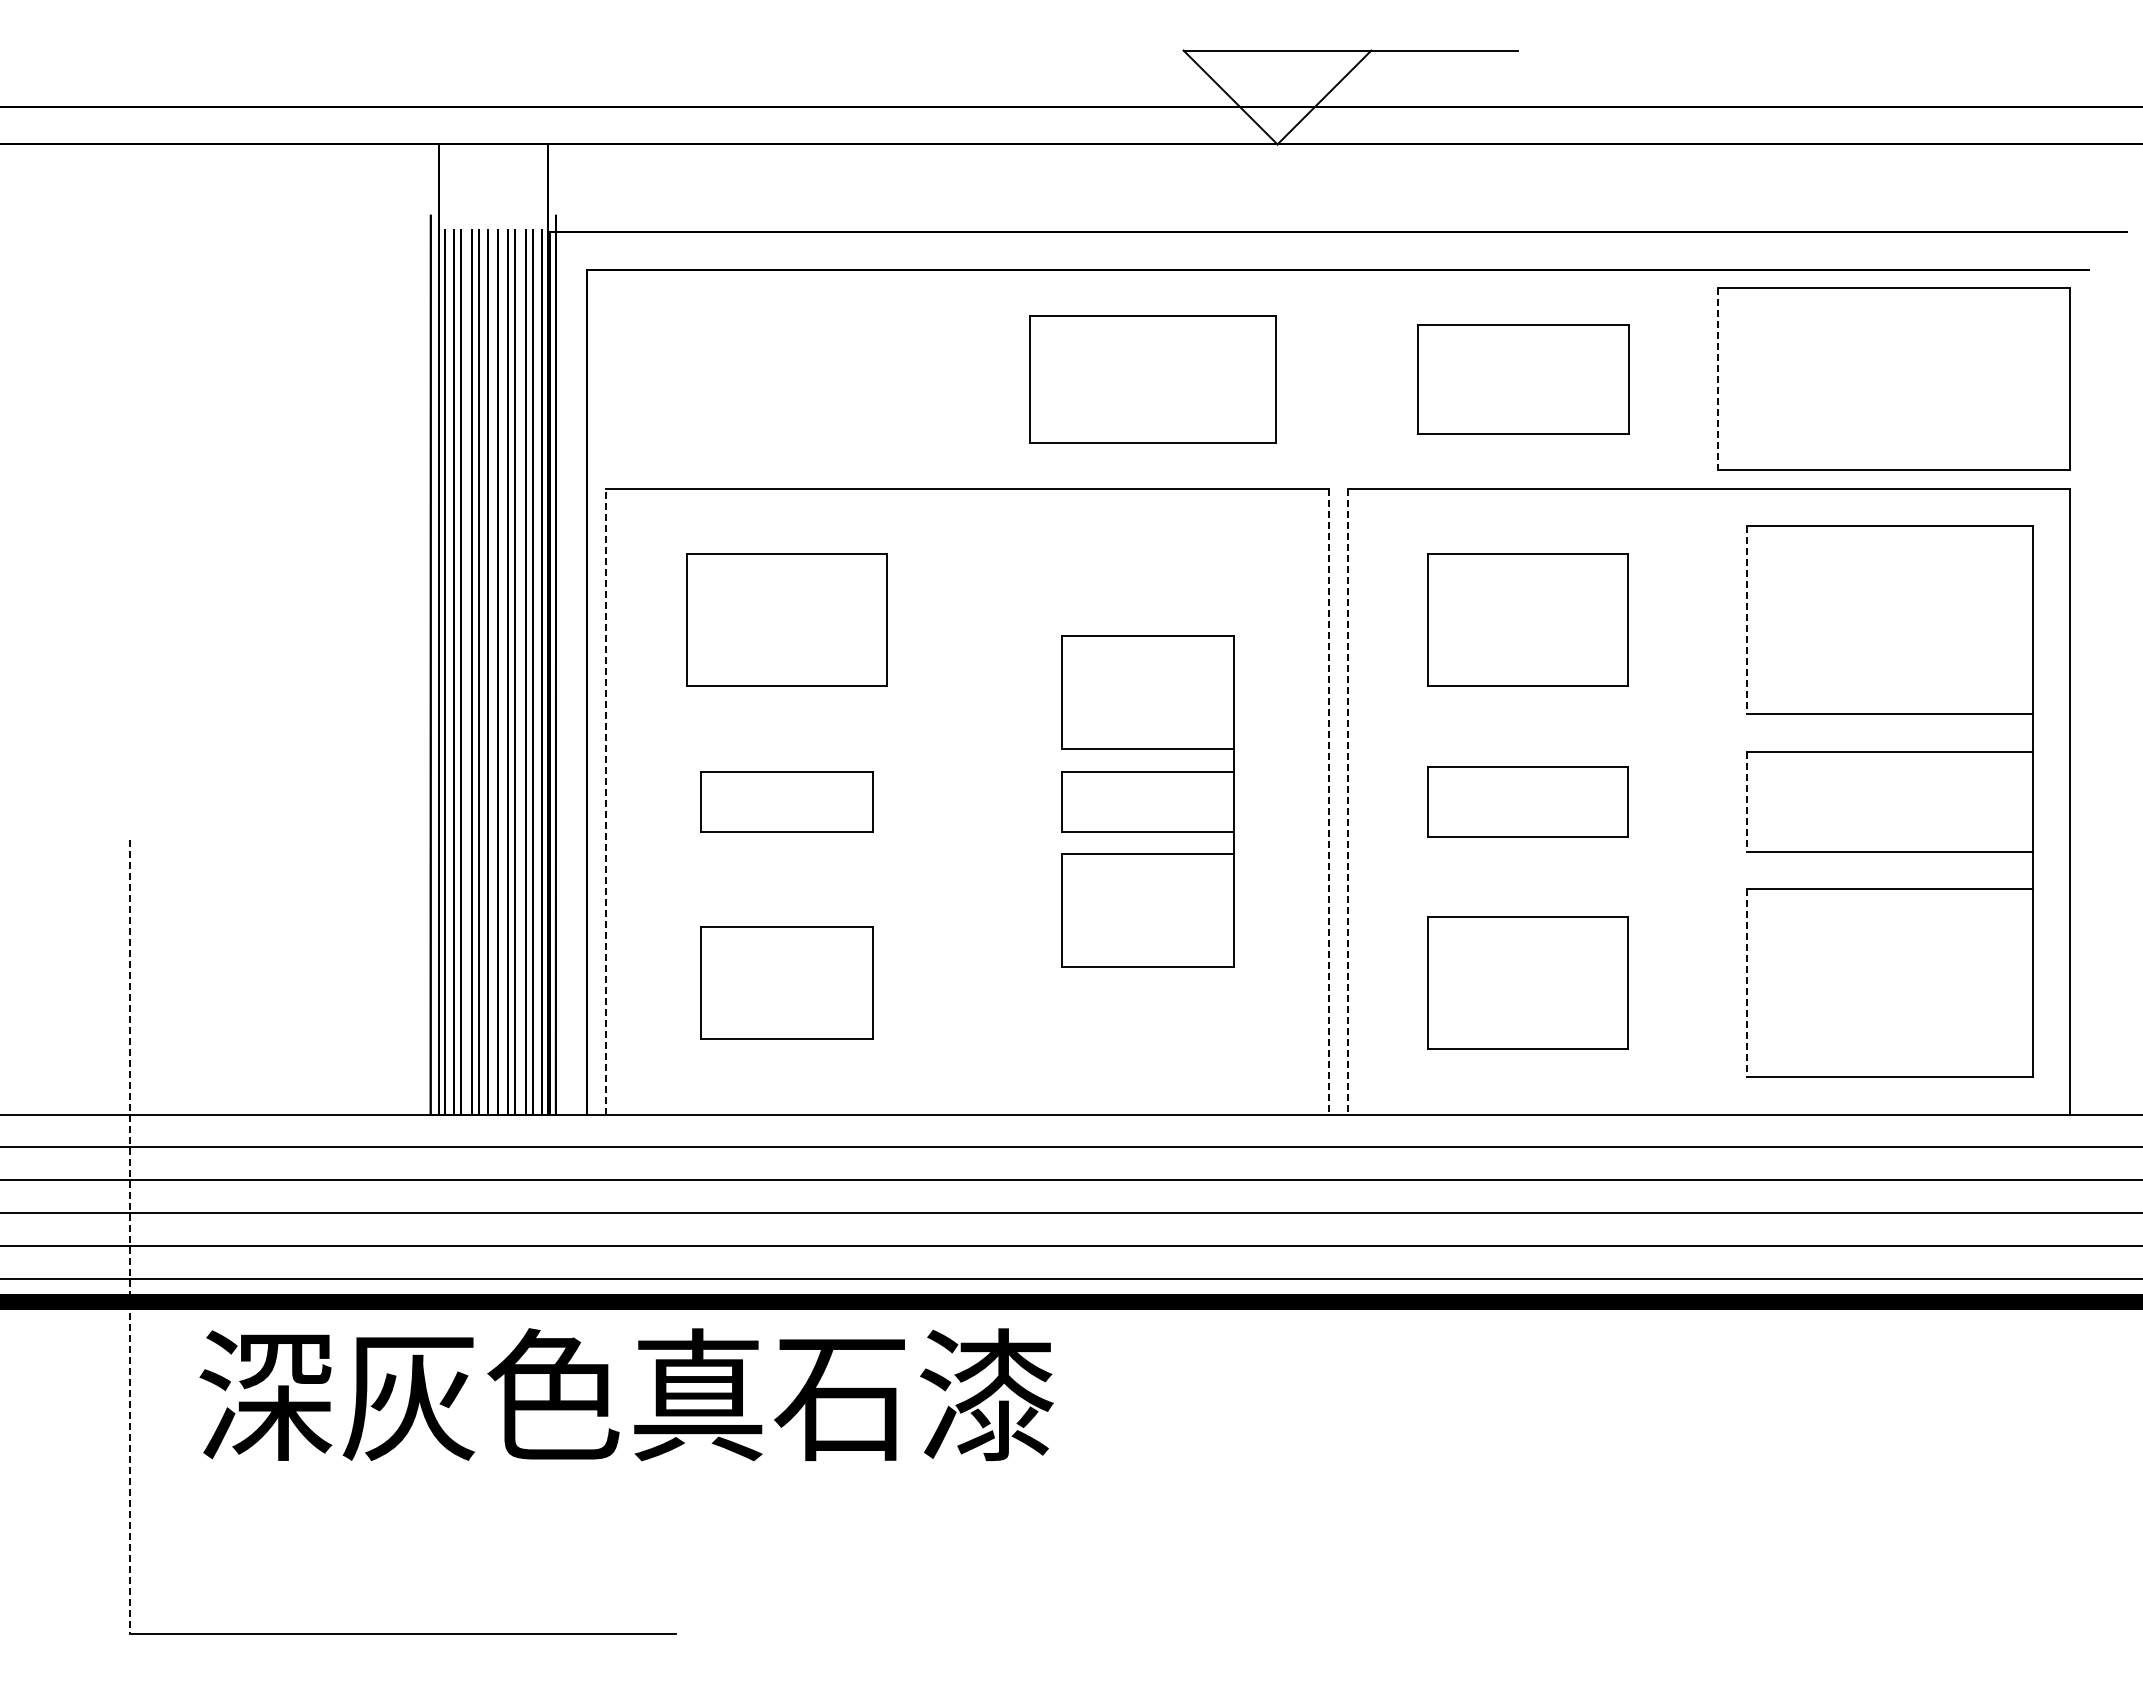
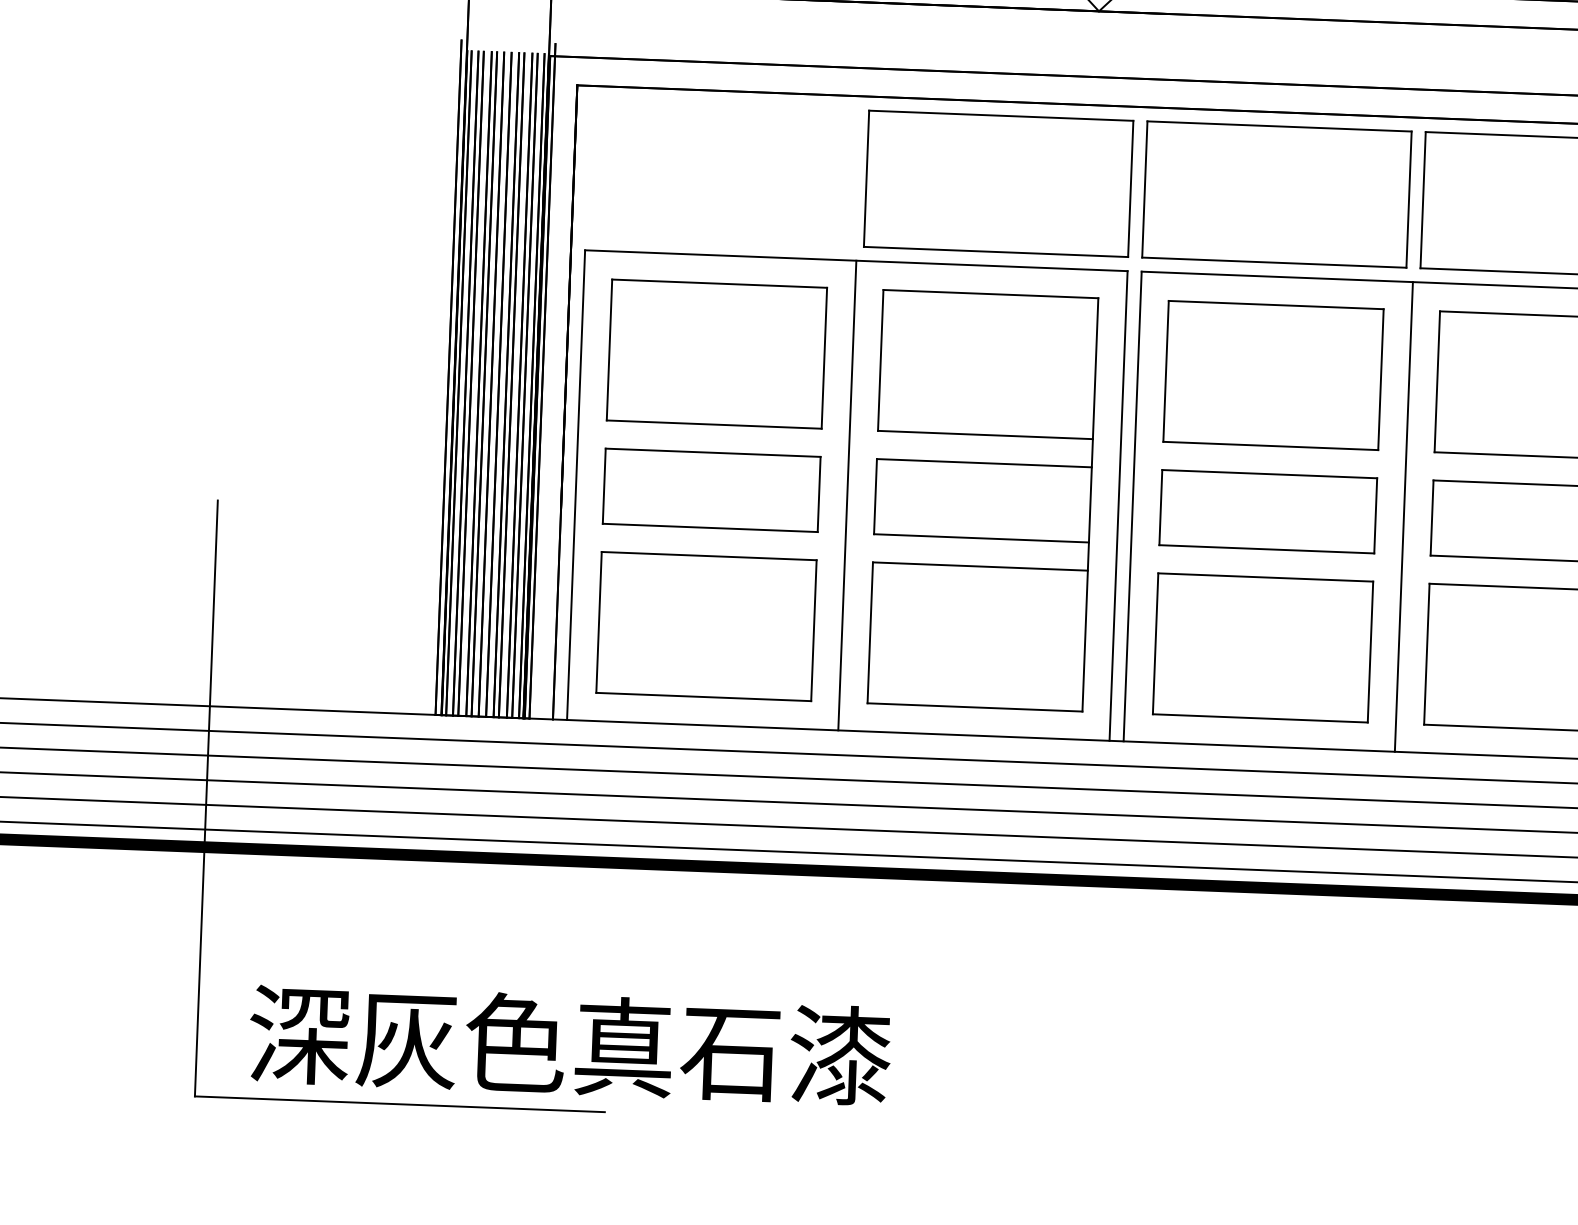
part: (1152, 378) -> (998, 183), size x1.43
part: (1523, 378) -> (1276, 194), size x1.67
line: (1718, 379) -> (1423, 200), dashed -> solid
part: (786, 619) -> (716, 353), size x1.43
part: (1527, 619) -> (1272, 375), size x1.43
line: (1746, 620) -> (1437, 382), dashed -> solid
line: (605, 801) -> (575, 485), dashed -> solid
part: (786, 801) -> (711, 490), size x1.67
line: (967, 801) -> (847, 495), added
part: (1147, 801) -> (982, 500), size x1.67
line: (1328, 801) -> (1118, 505), dashed -> solid
line: (1347, 801) -> (1132, 506), dashed -> solid
part: (1527, 801) -> (1267, 511), size x1.43
line: (1709, 801) -> (1404, 516), added
line: (1746, 802) -> (1431, 518), dashed -> solid
part: (786, 982) -> (706, 626), size x1.67
part: (1527, 982) -> (1262, 647), size x1.43
line: (1746, 983) -> (1426, 654), dashed -> solid
line: (130, 1237) -> (206, 798), dashed -> solid
text: (626, 1394) -> (570, 1044), moved

